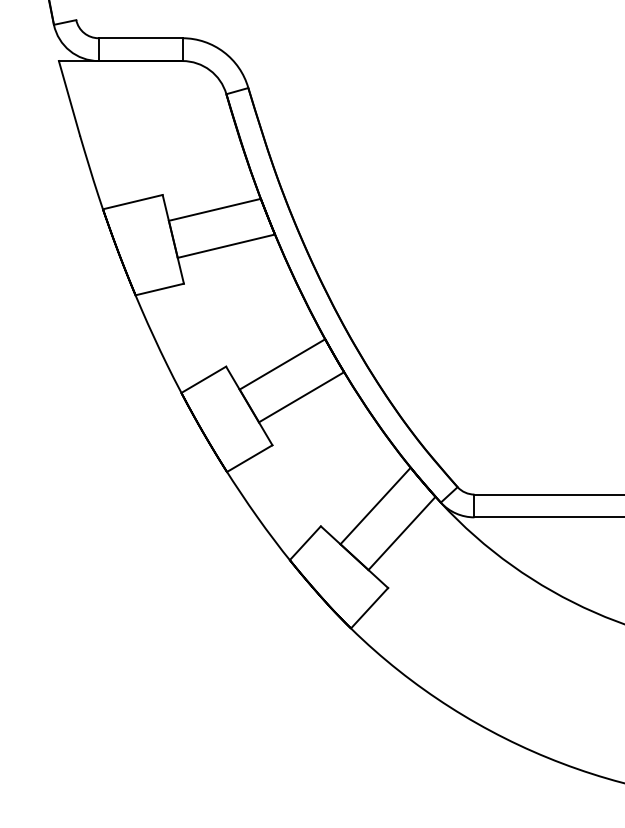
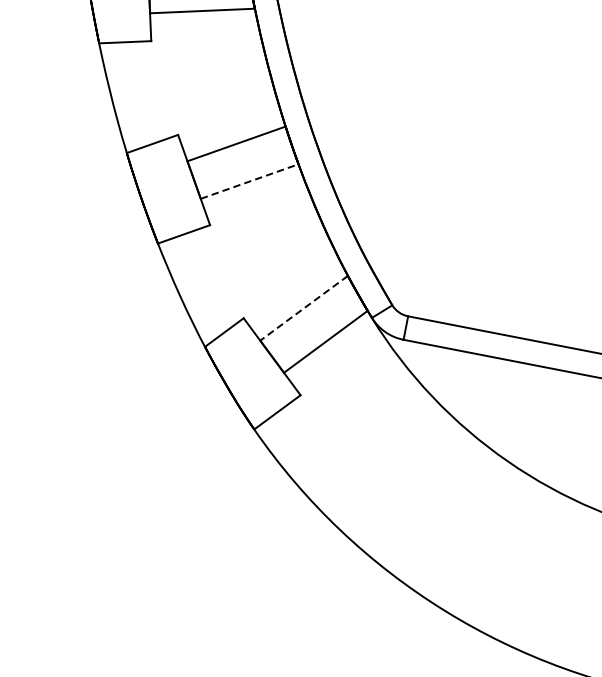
line: (302, 397) -> (250, 181), solid -> dashed
line: (375, 506) -> (303, 308), solid -> dashed

